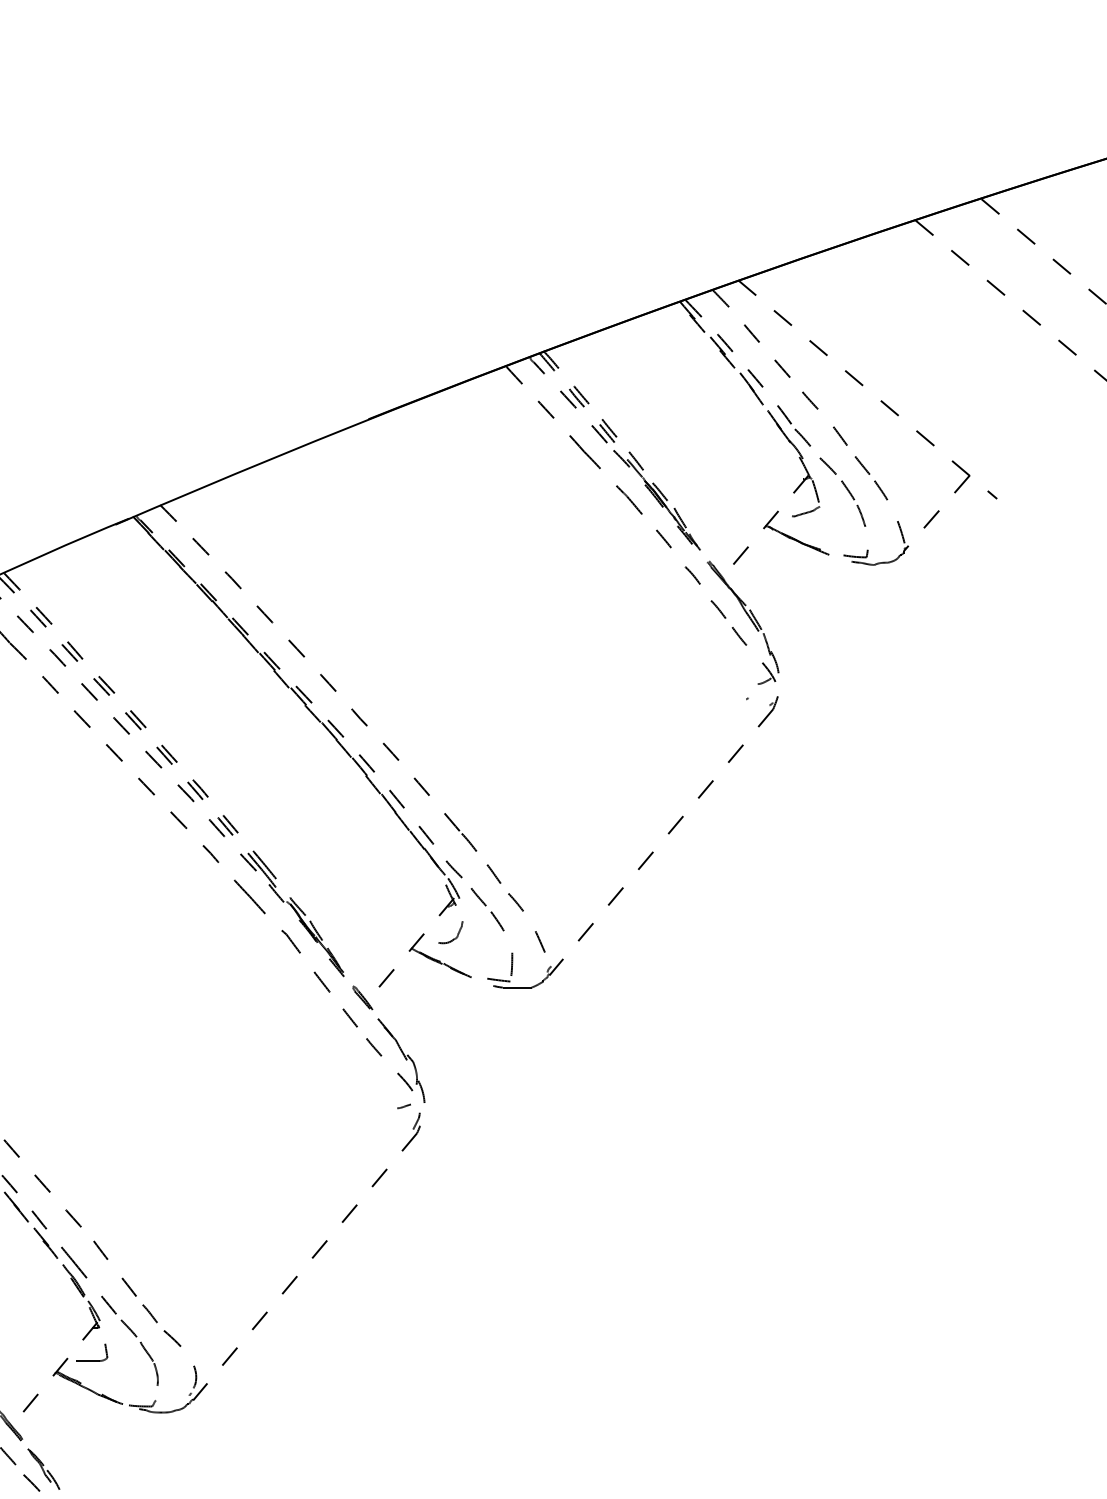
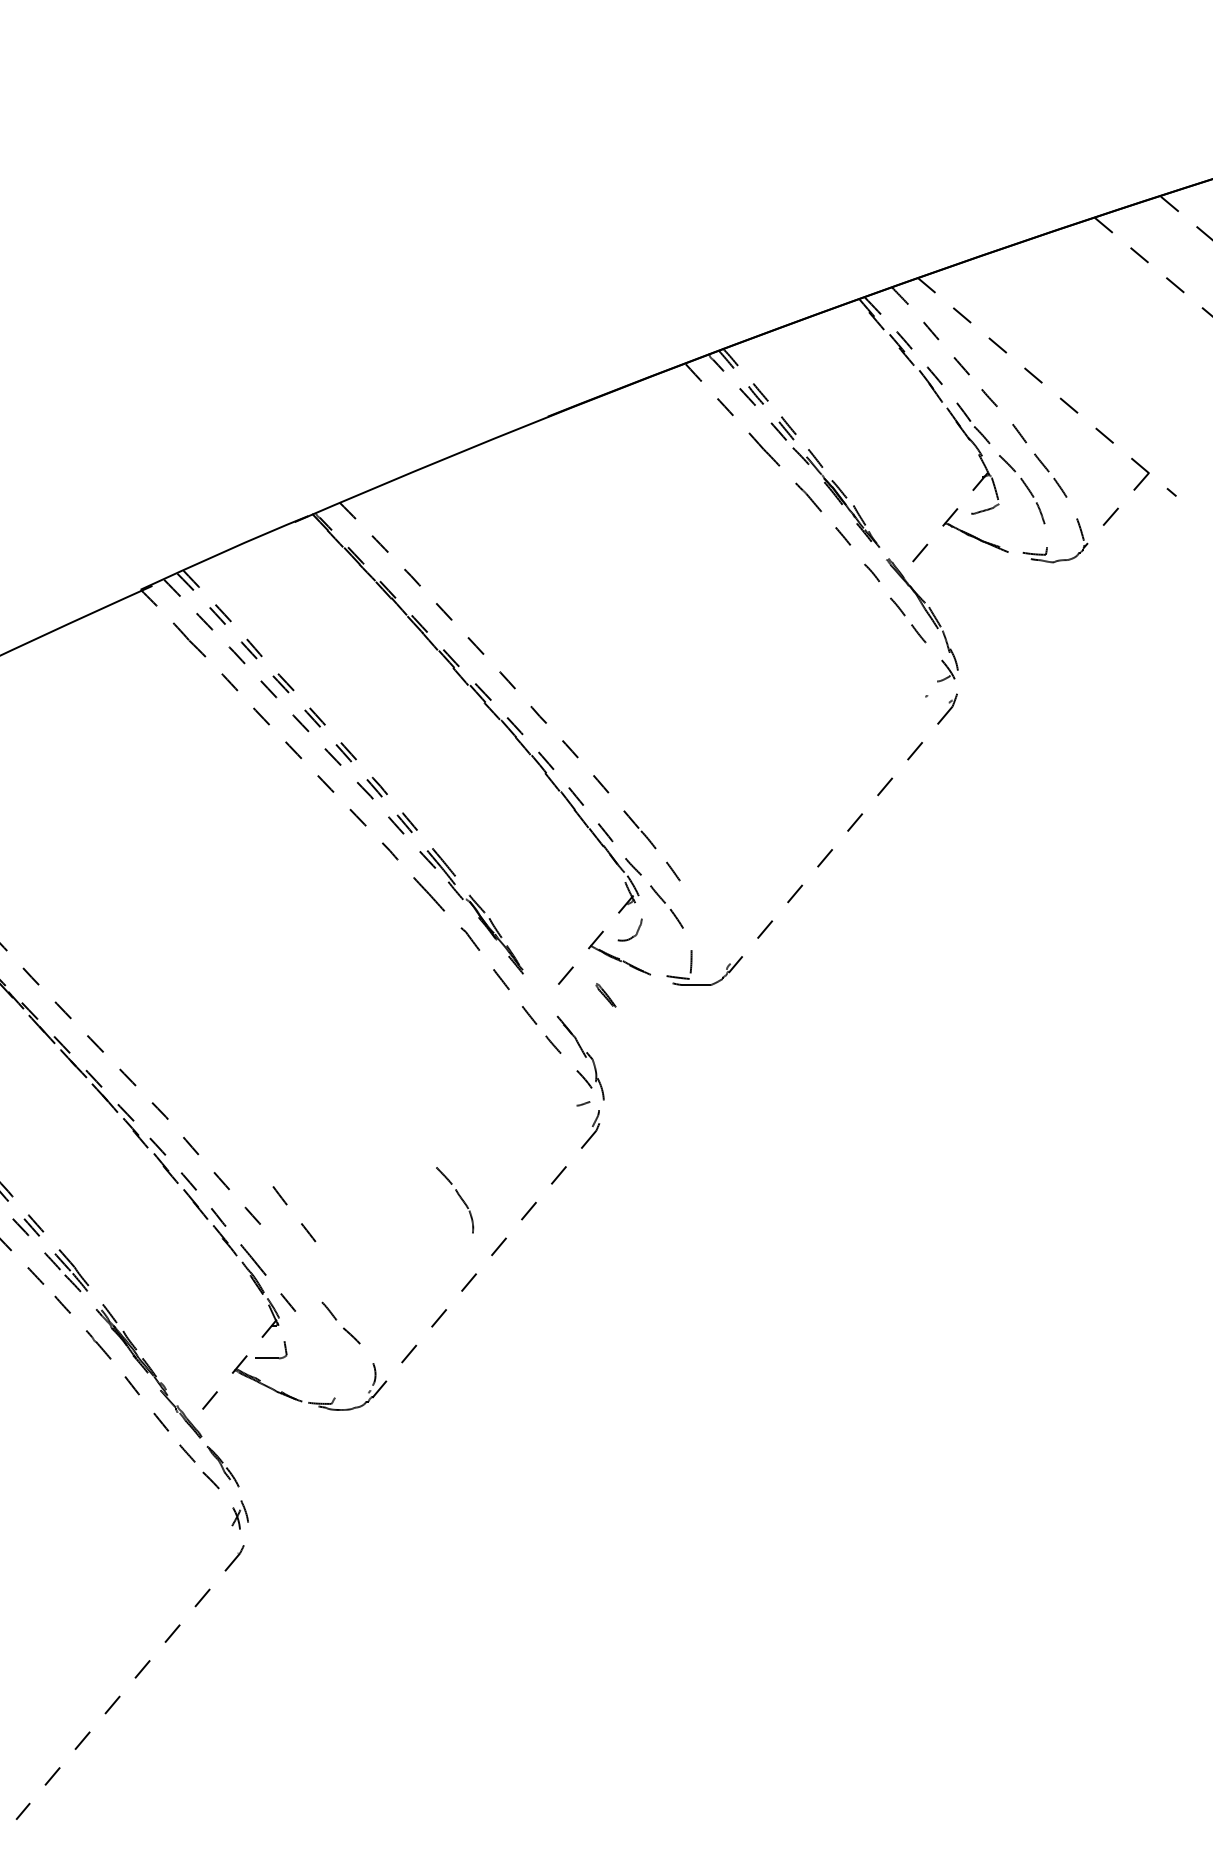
curve: (535, 931) -> (714, 928), removed
part: (362, 998) -> (605, 995), moved
curve: (122, 1278) -> (301, 1223), moved
part: (140, 1353) -> (455, 1200), moved

